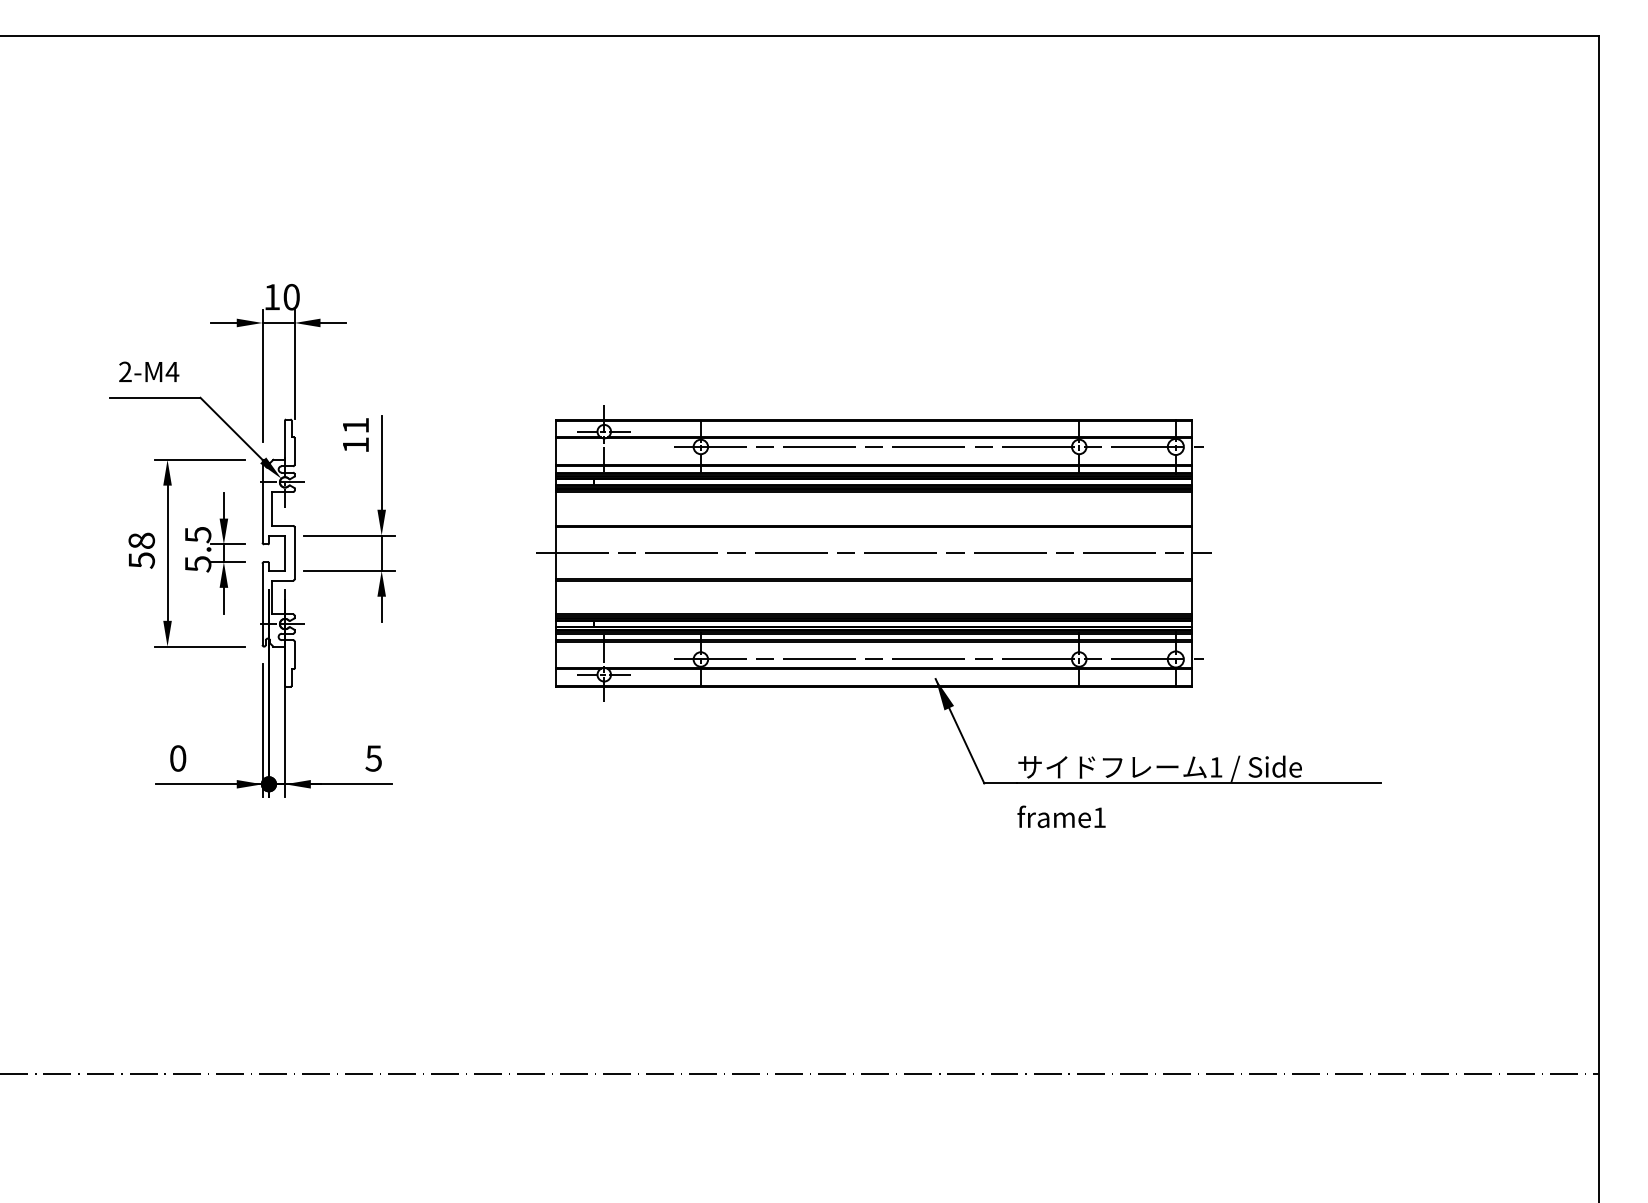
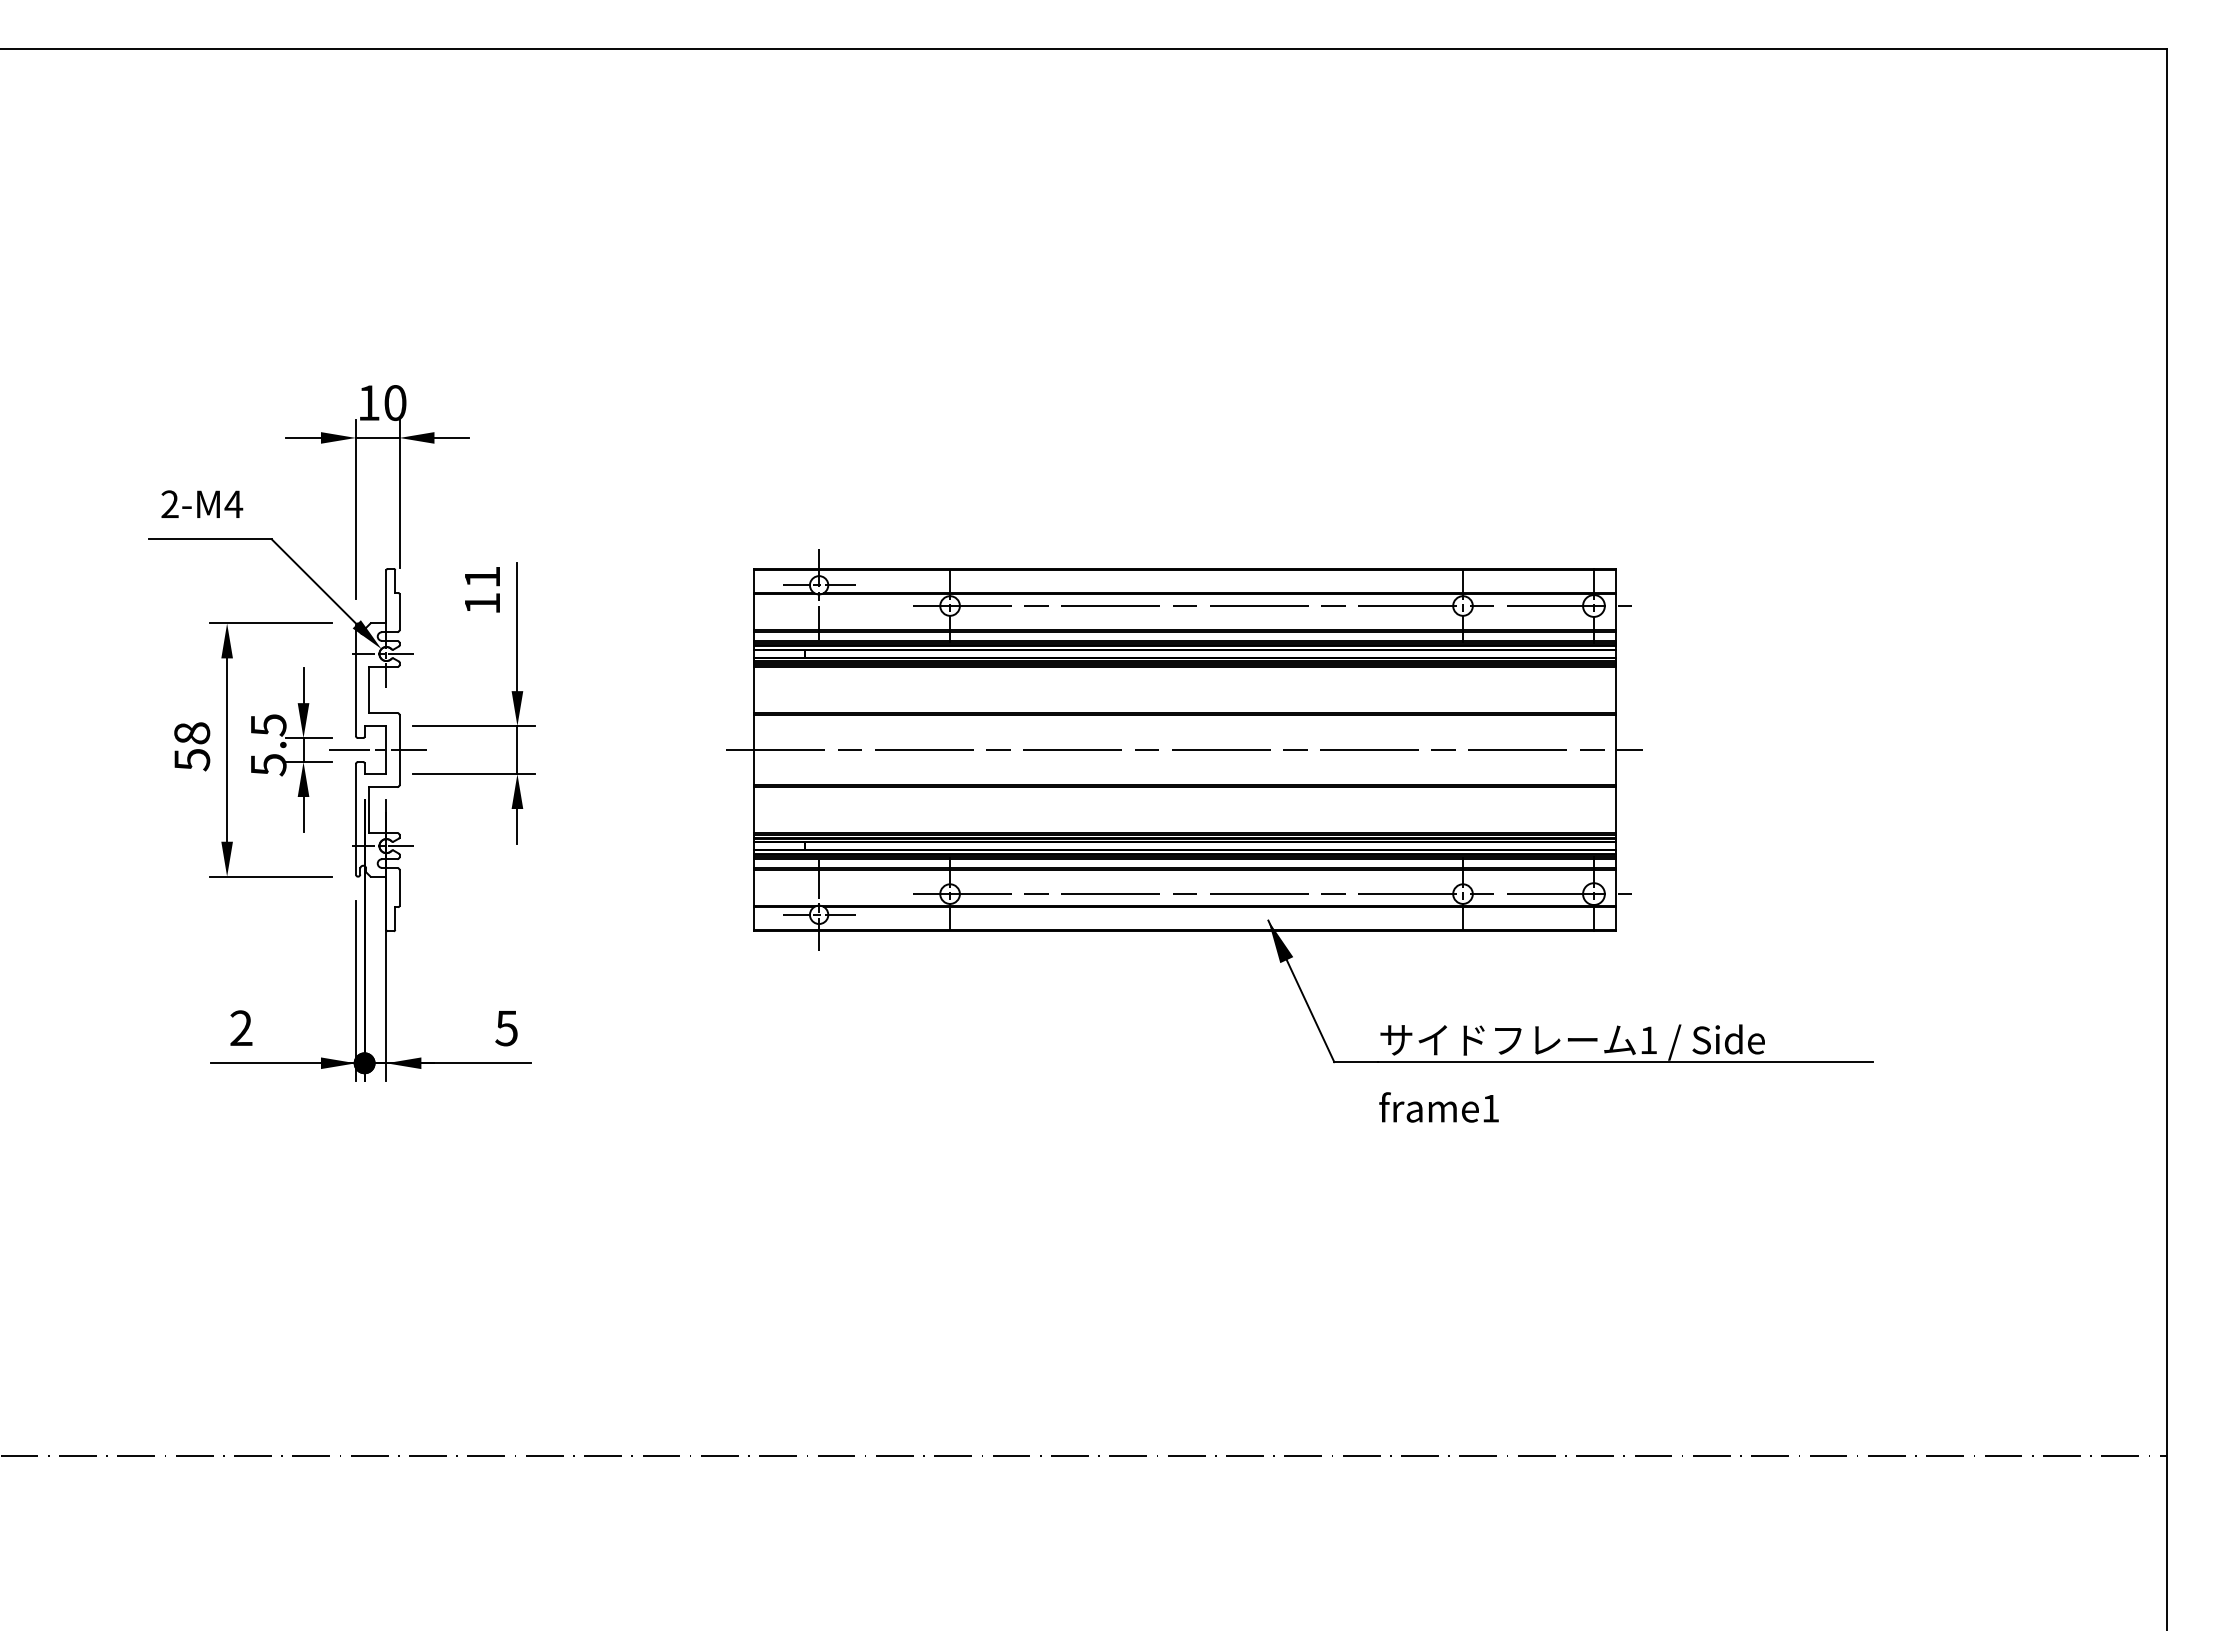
line: (278, 553) -> (377, 750), added
text: (178, 758) -> (241, 1028), 0 -> 2

